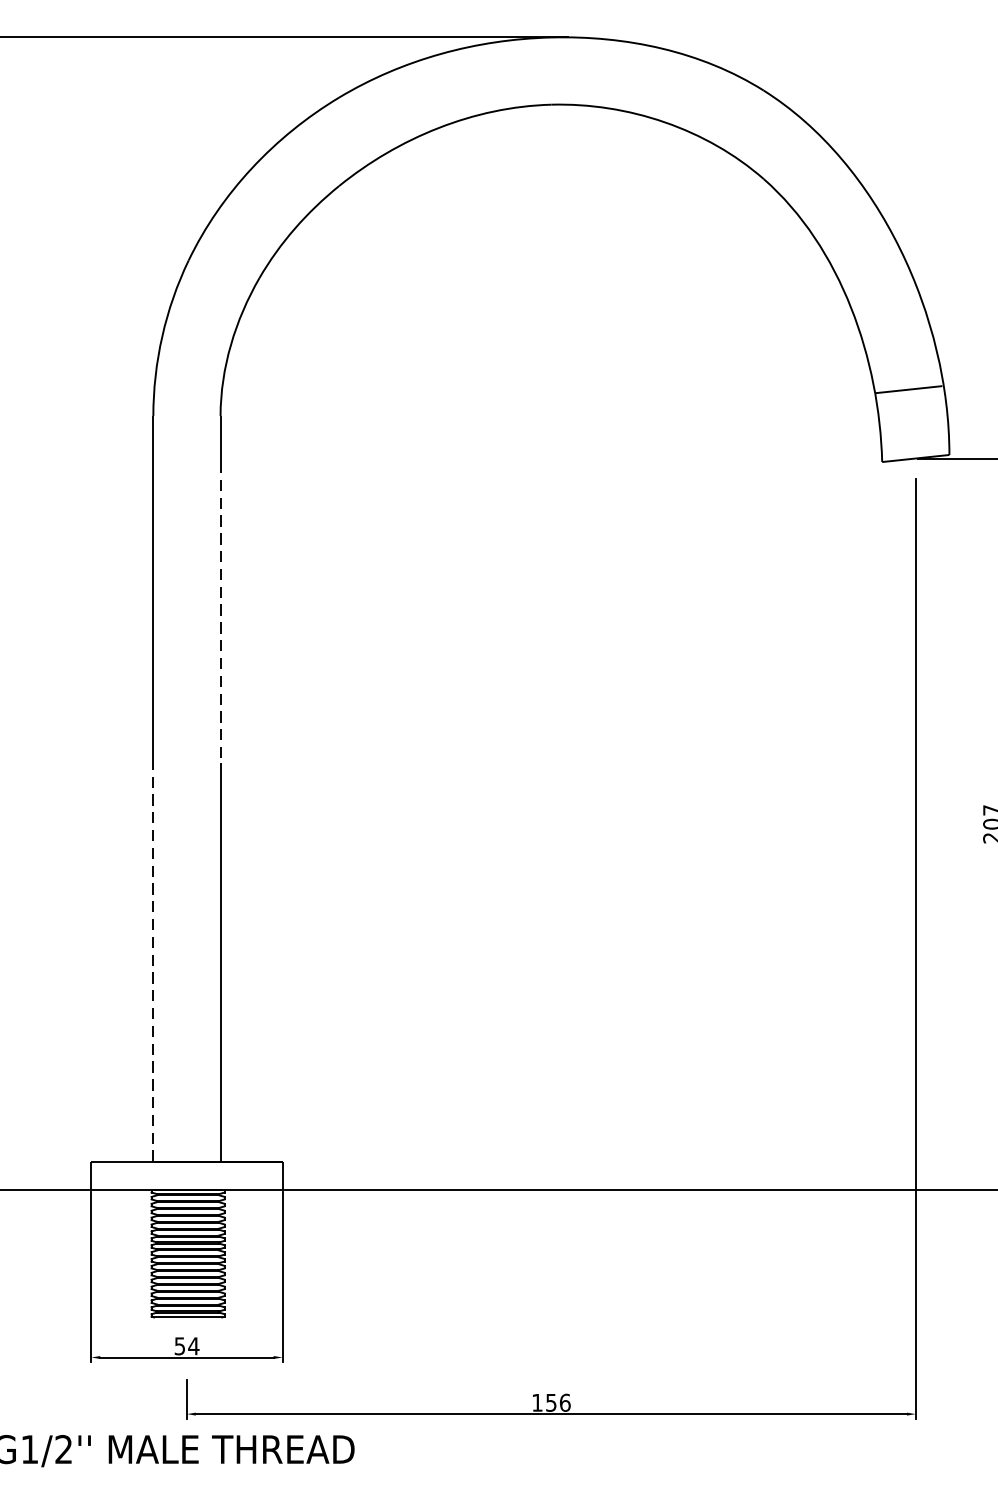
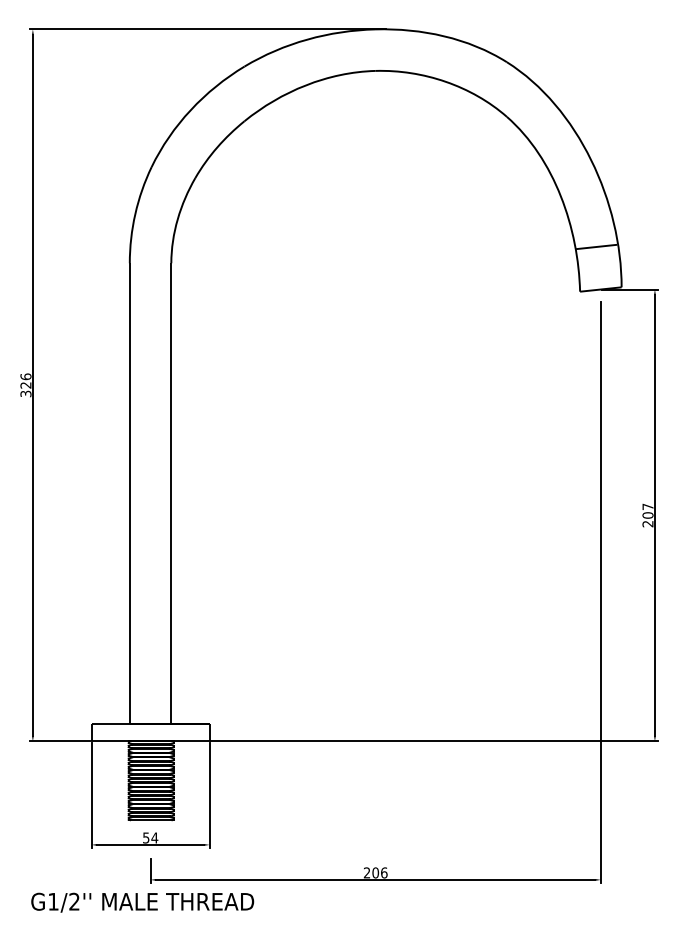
line: (220, 612) -> (171, 384), dashed -> solid
line: (152, 961) -> (129, 600), dashed -> solid
text: (544, 1402) -> (371, 872), 156 -> 206

